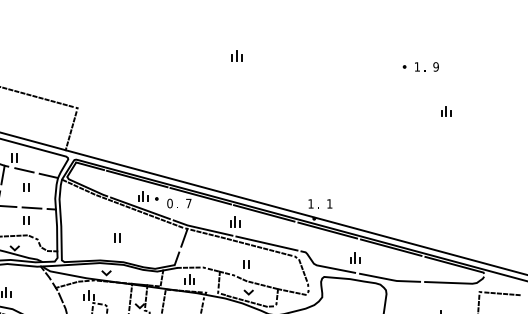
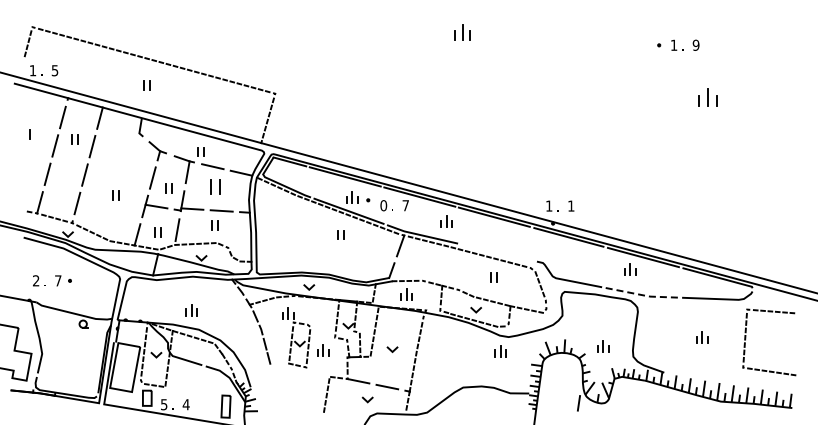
part: (237, 56) -> (462, 32), size x1.4
part: (446, 111) -> (708, 97), size x1.6
part: (25, 187) -> (214, 186), size x1.6
part: (235, 222) -> (446, 221), moved
part: (117, 237) -> (340, 234), moved
line: (266, 243) -> (497, 252), removed
part: (355, 257) -> (630, 269), moved
part: (246, 264) -> (493, 277), moved
line: (391, 280) -> (643, 295), solid -> dashed

